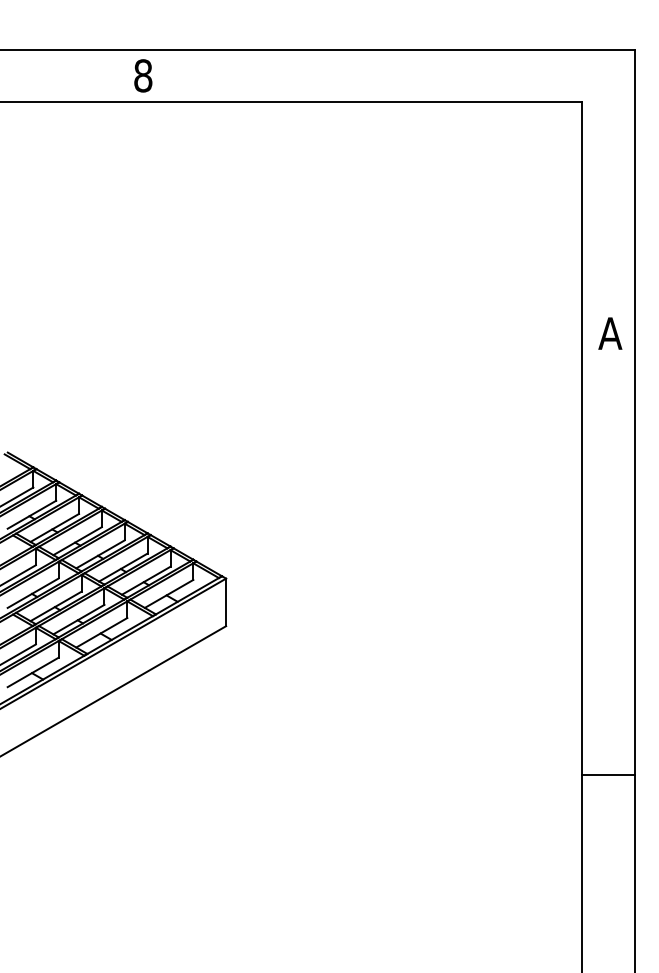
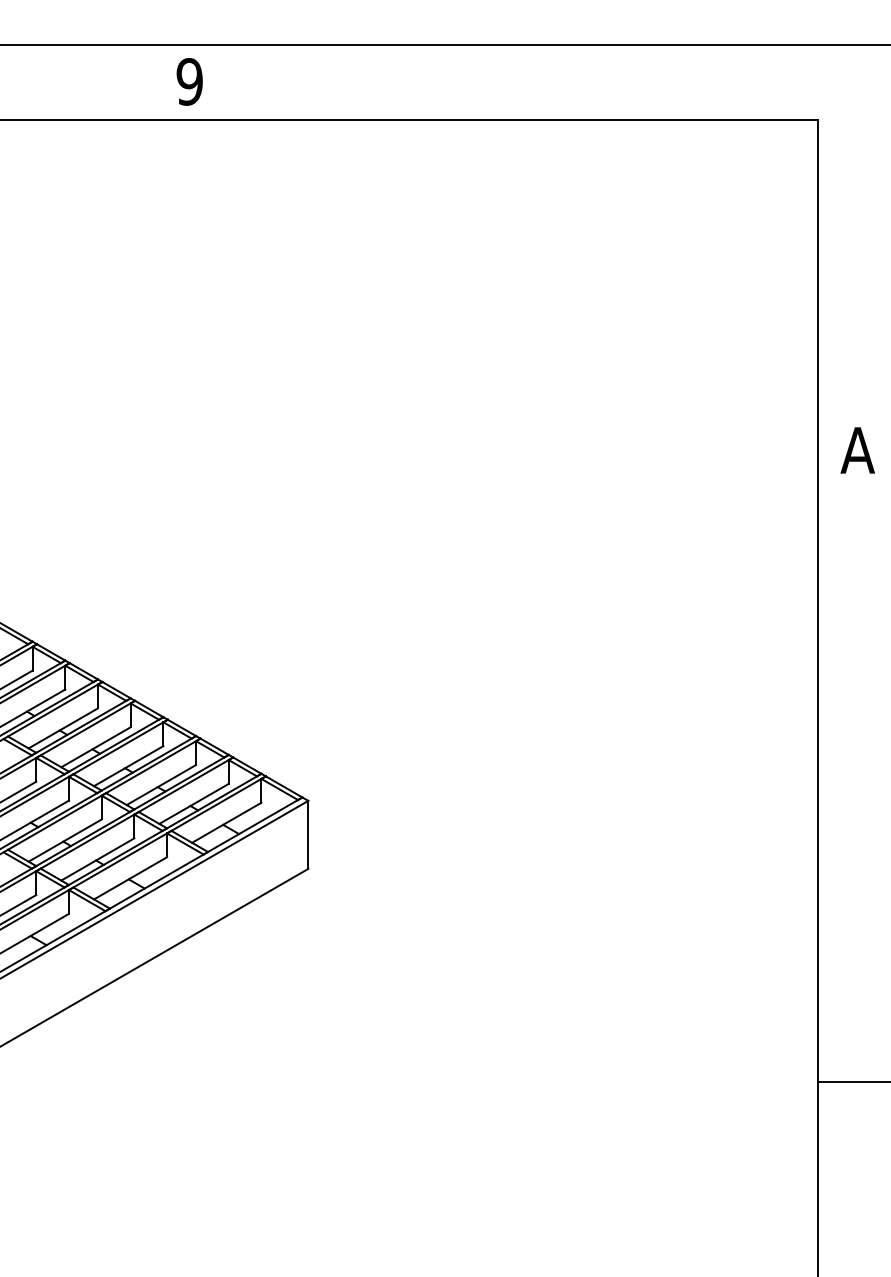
text: (143, 75) -> (190, 81), 8 -> 9

